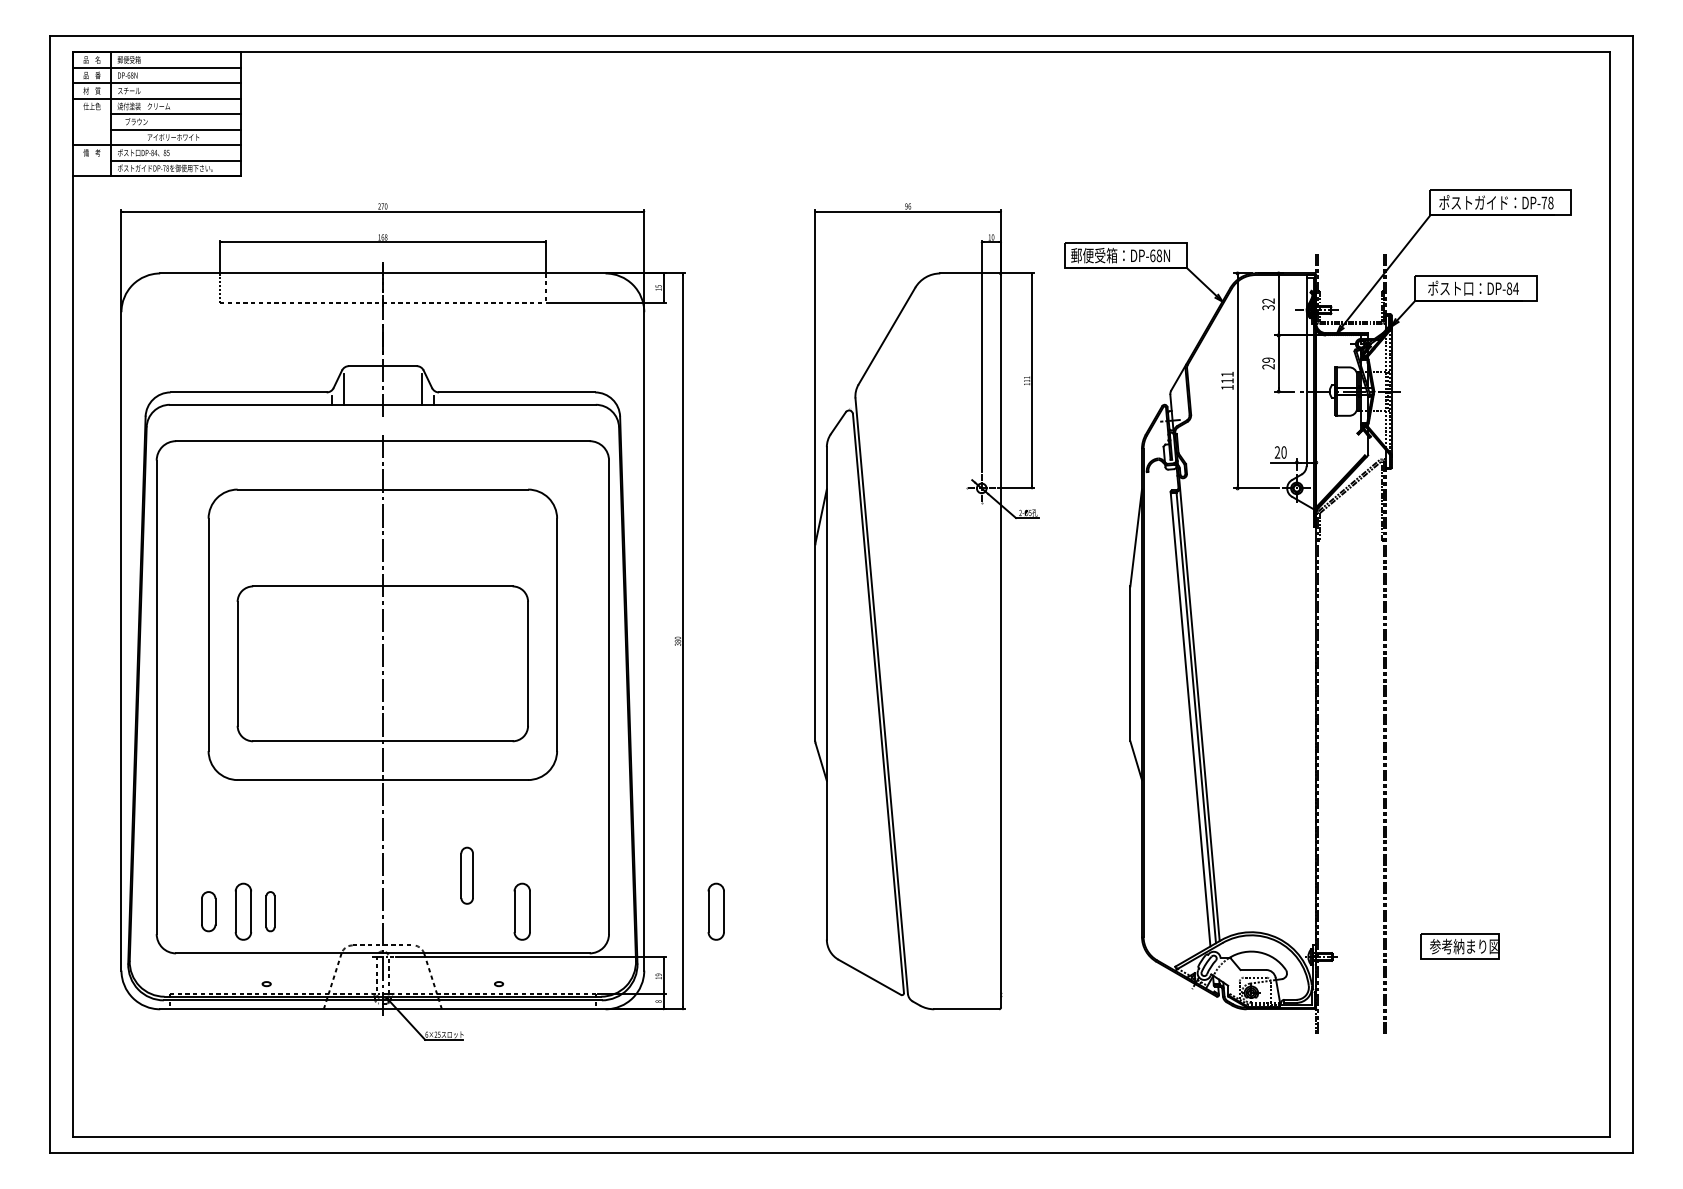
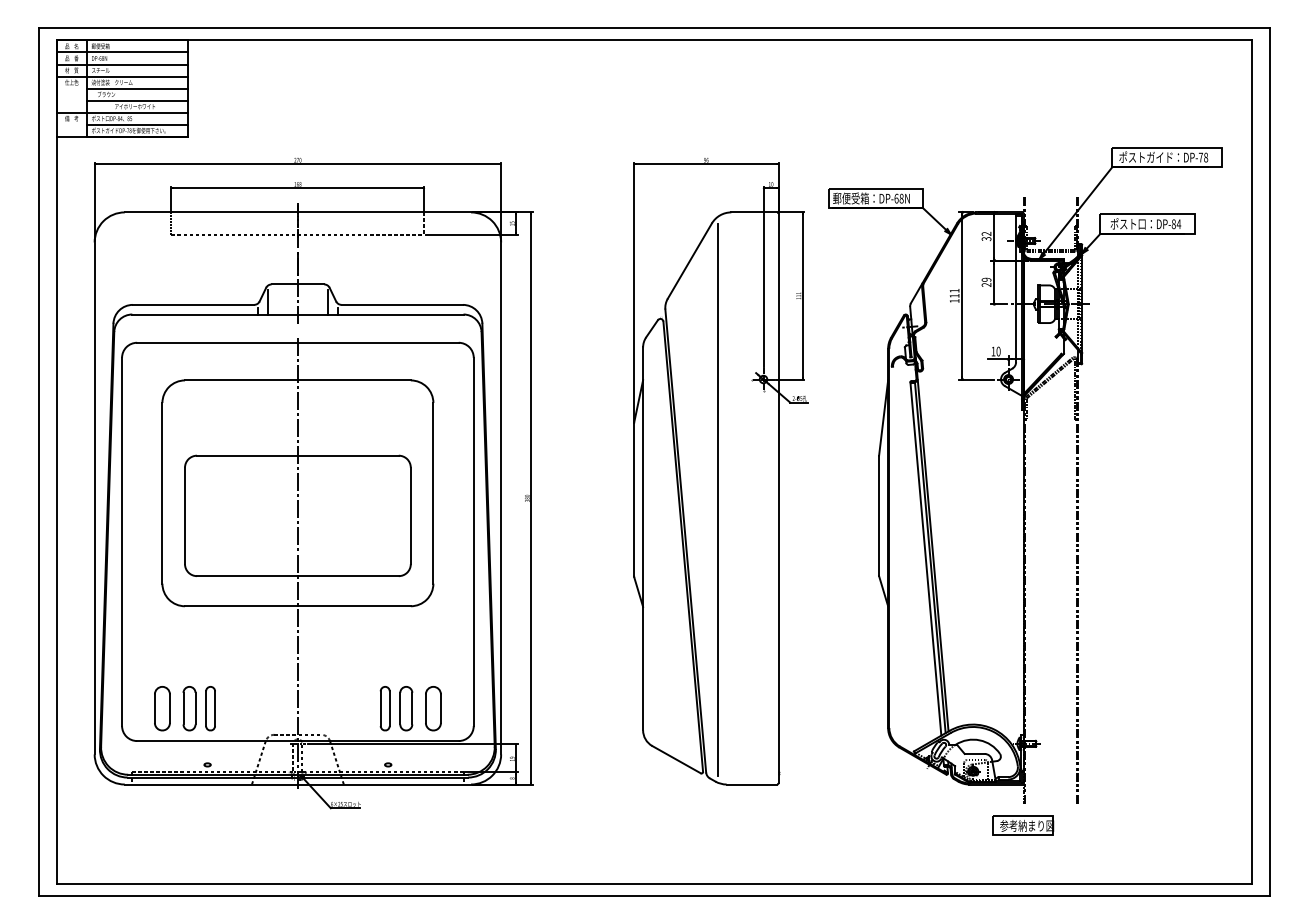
text: (1277, 452) -> (993, 351), 20 -> 10
line: (923, 643) -> (718, 500), added
part: (466, 875) -> (384, 708), moved
part: (208, 911) -> (162, 708), size x1.43
part: (270, 911) -> (210, 708), size x1.43
part: (556, 911) -> (432, 708), added
part: (715, 911) -> (556, 708), removed
part: (1459, 946) -> (1023, 825), moved

